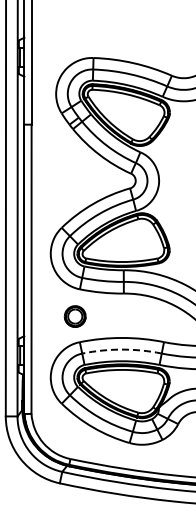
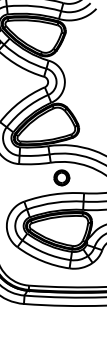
part: (74, 316) -> (61, 177), moved
arc: (122, 349) -> (55, 202), dashed -> solid

